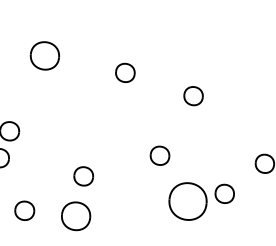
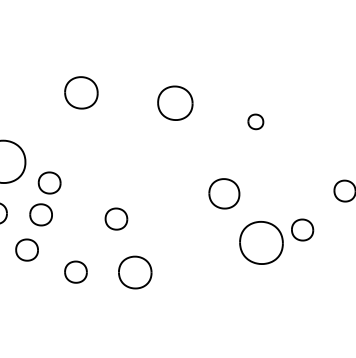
part: (124, 72) -> (174, 102), size x1.6
part: (193, 95) -> (255, 121), size x0.7
part: (159, 155) -> (223, 193), size x1.4
part: (83, 175) -> (116, 218), moved

